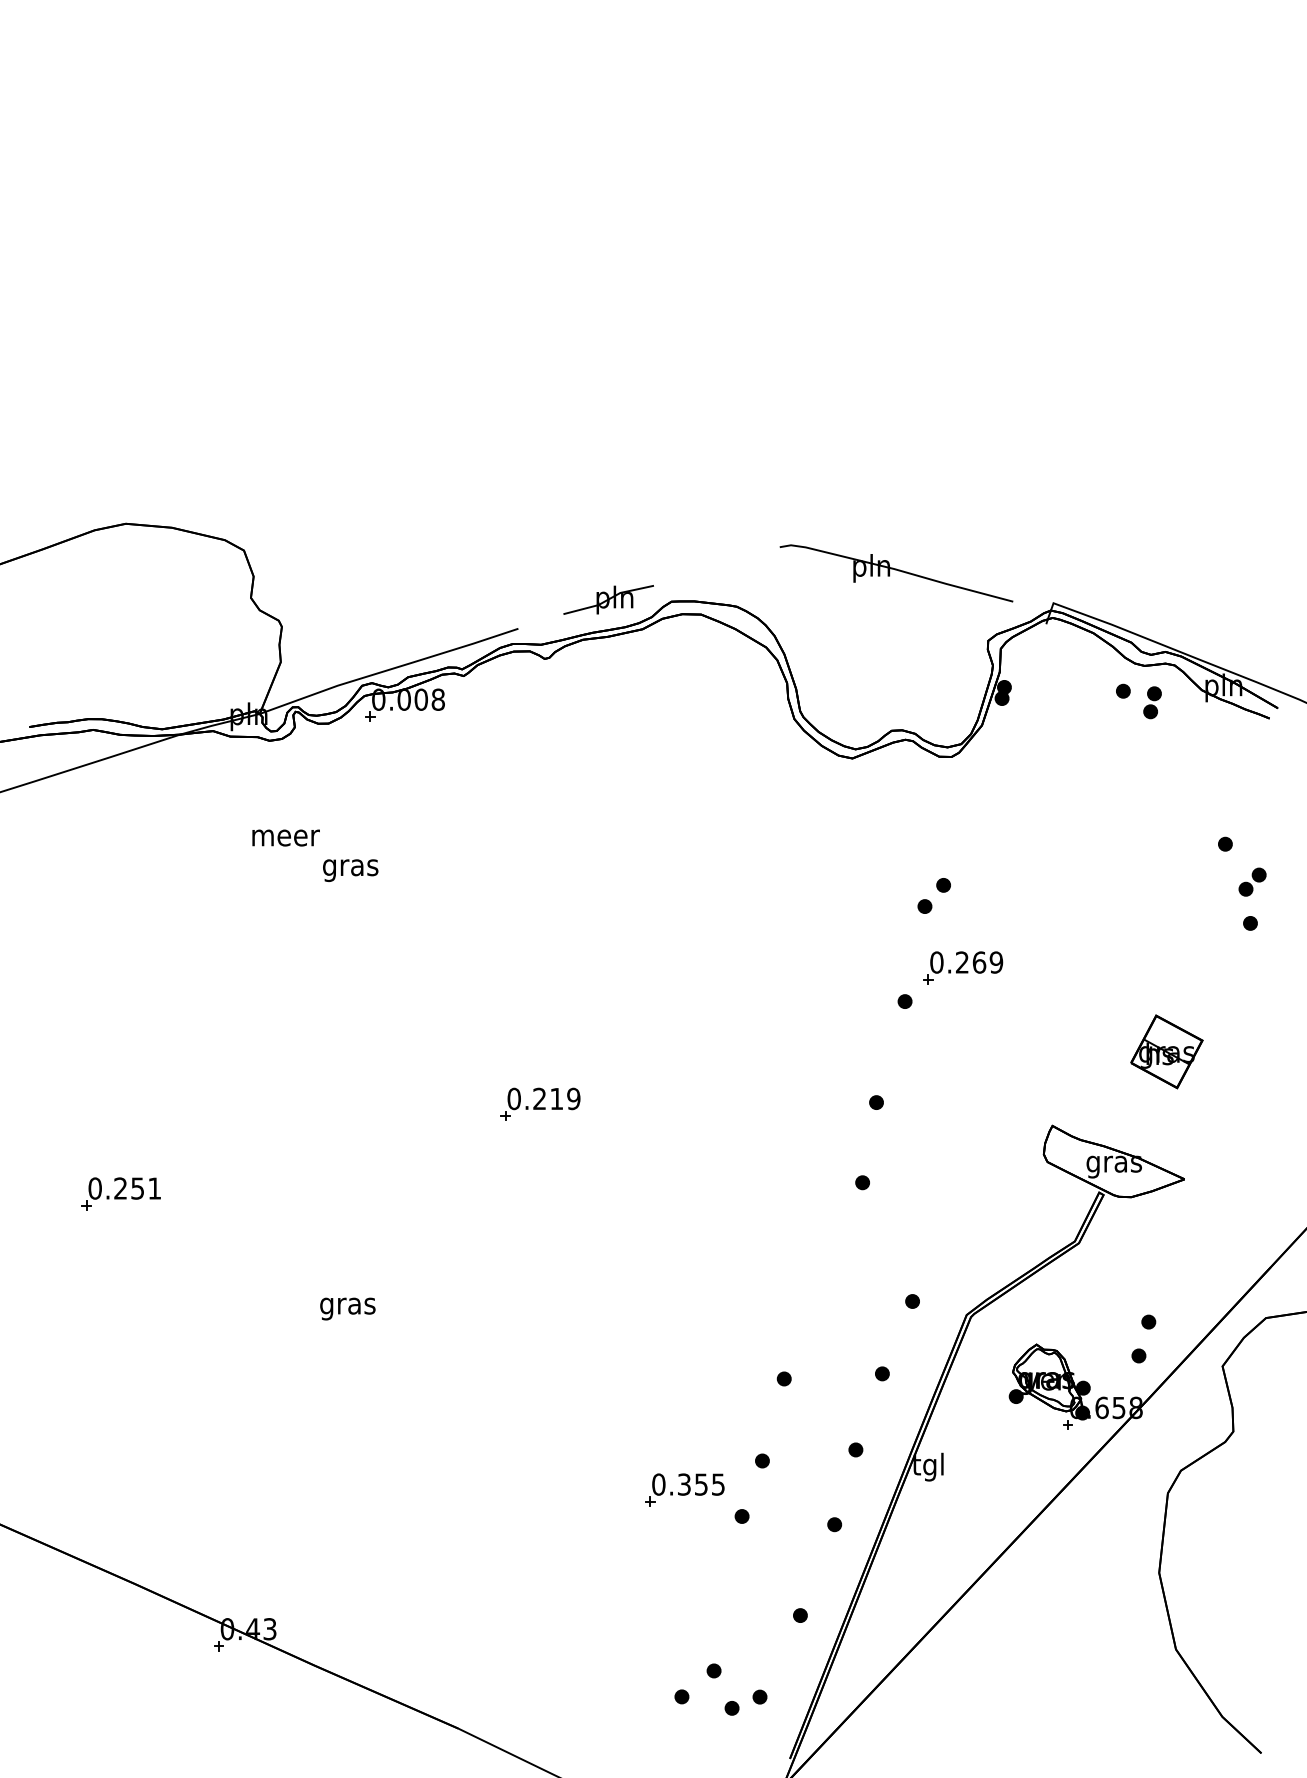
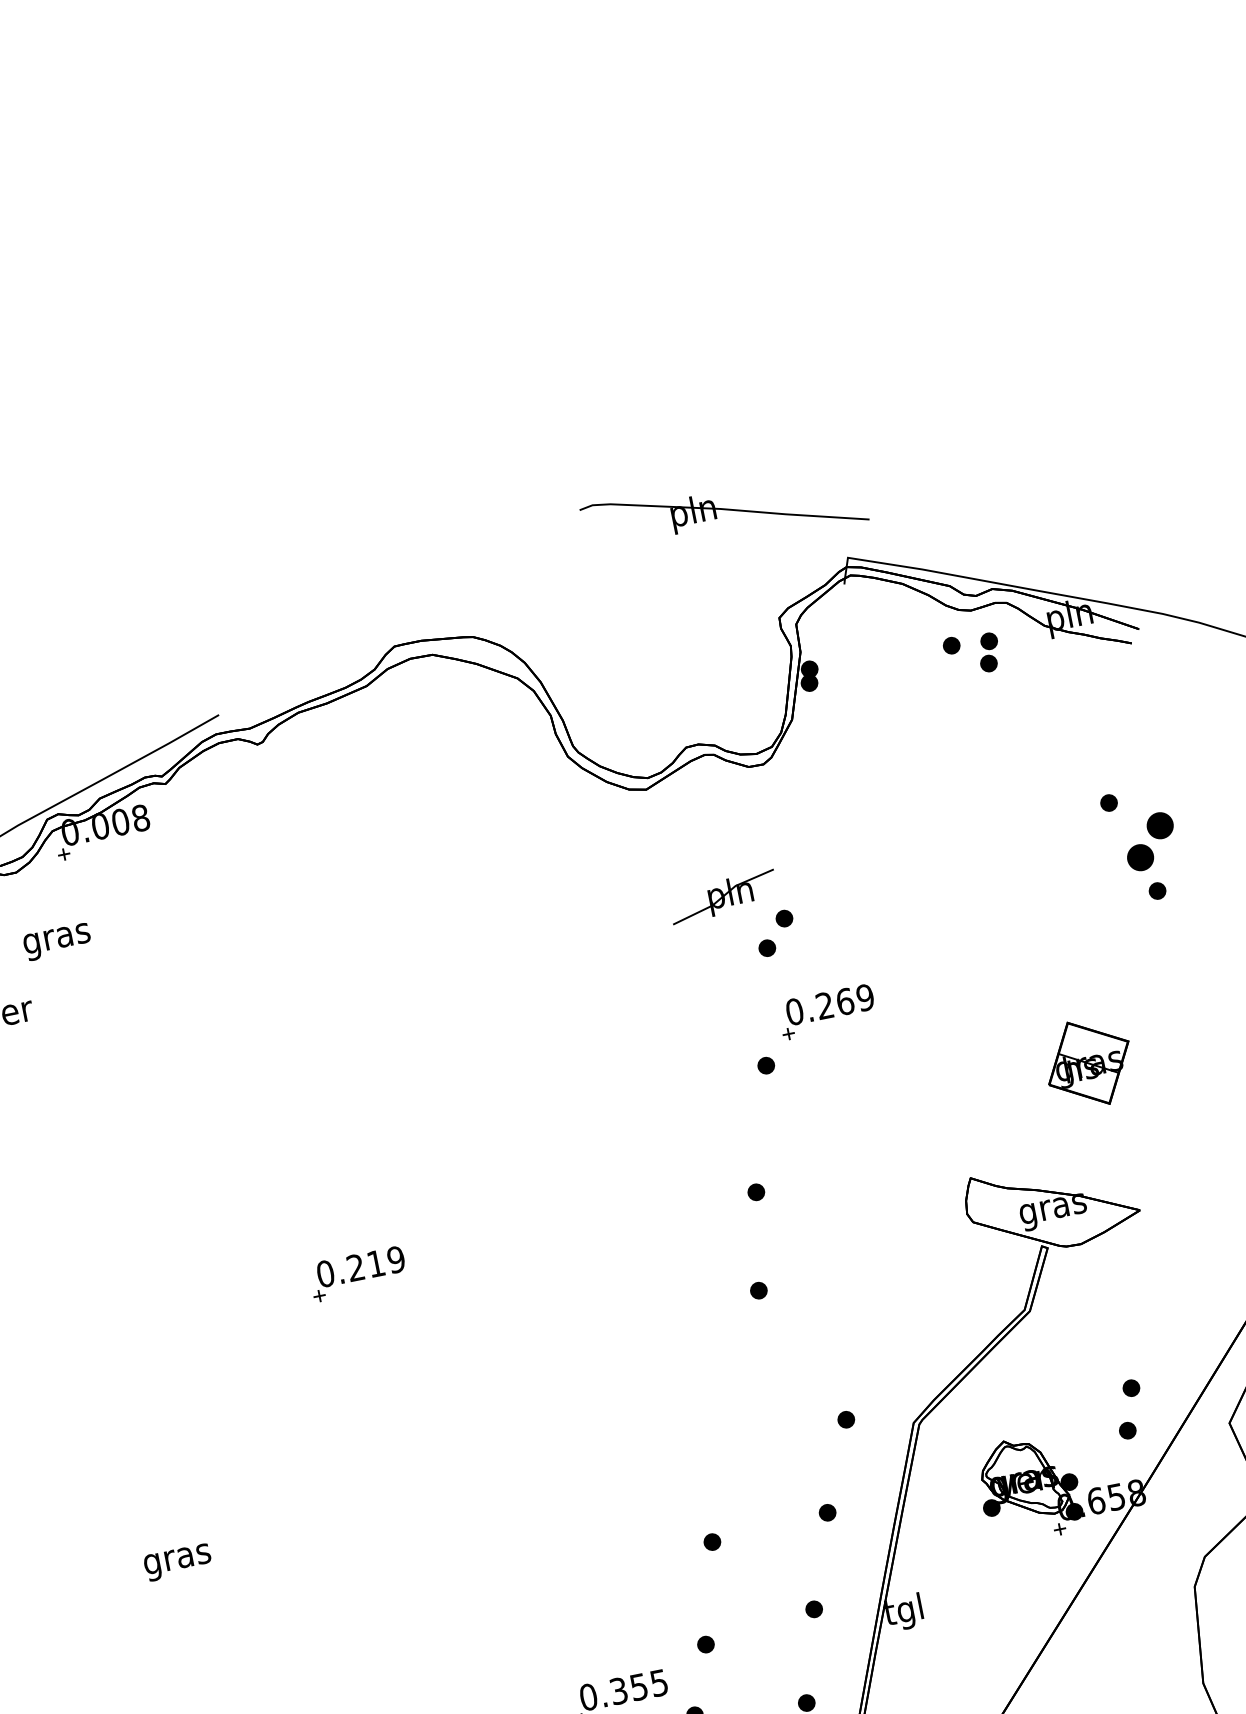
part: (896, 573) -> (724, 513), moved
part: (608, 599) -> (723, 896), moved
text: (350, 870) -> (57, 941), moved
part: (1252, 881) -> (1150, 840), size x1.6

